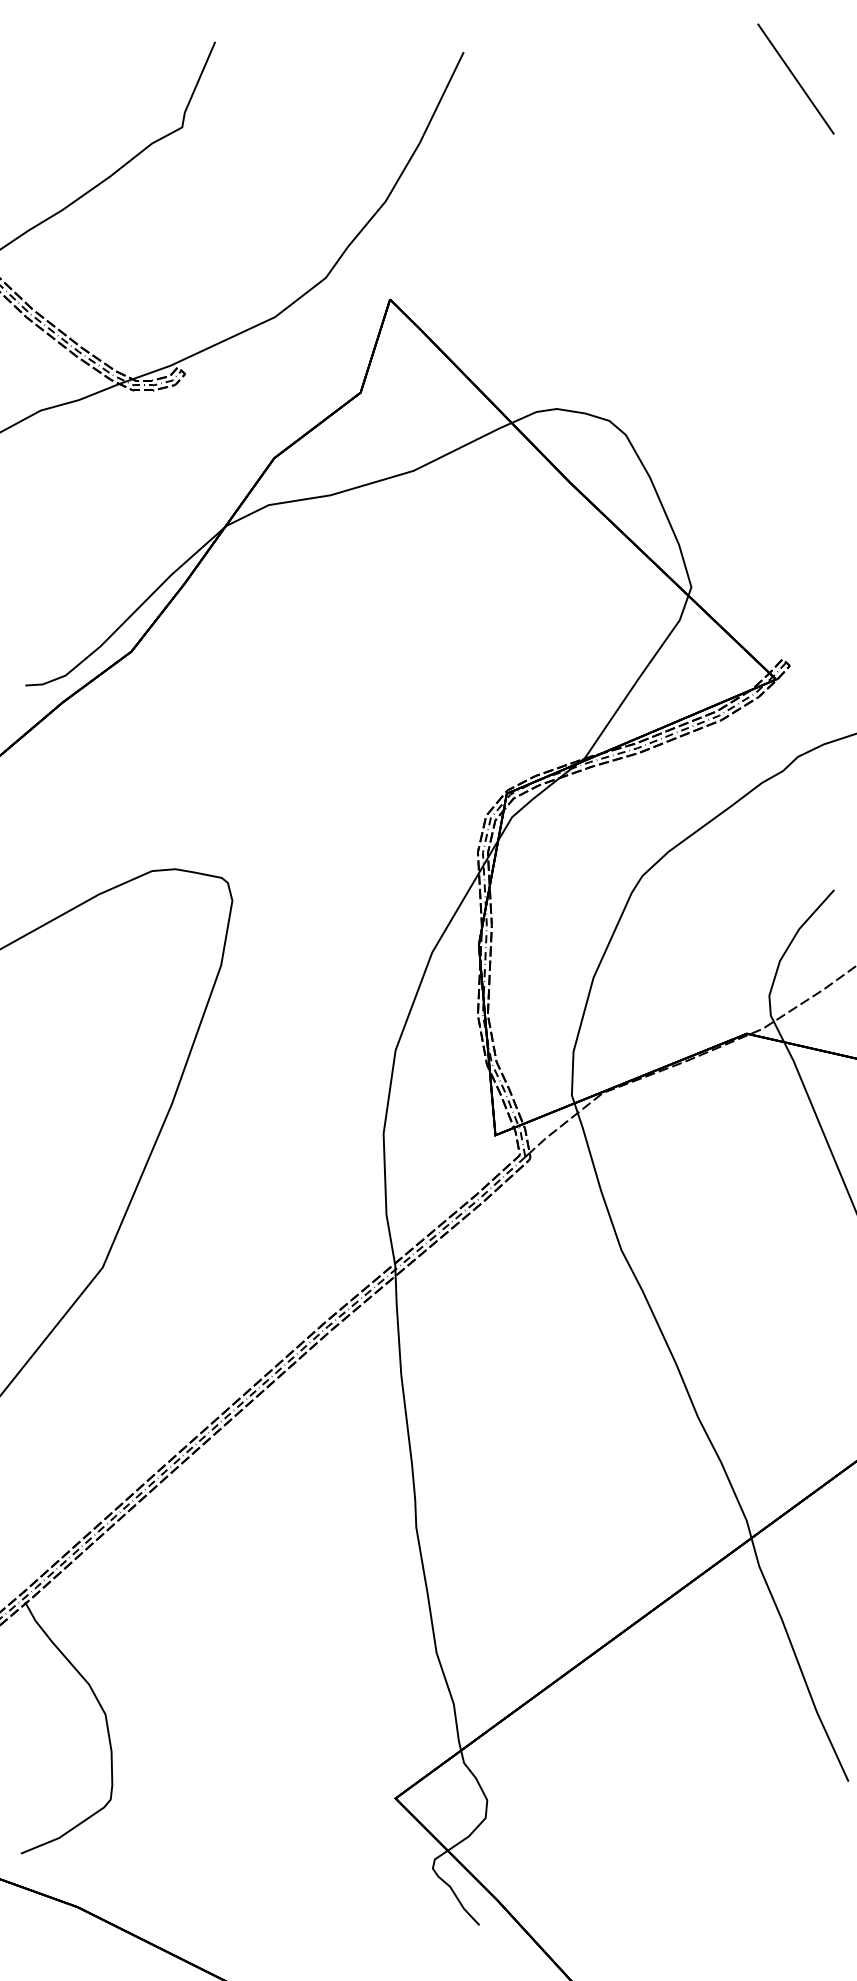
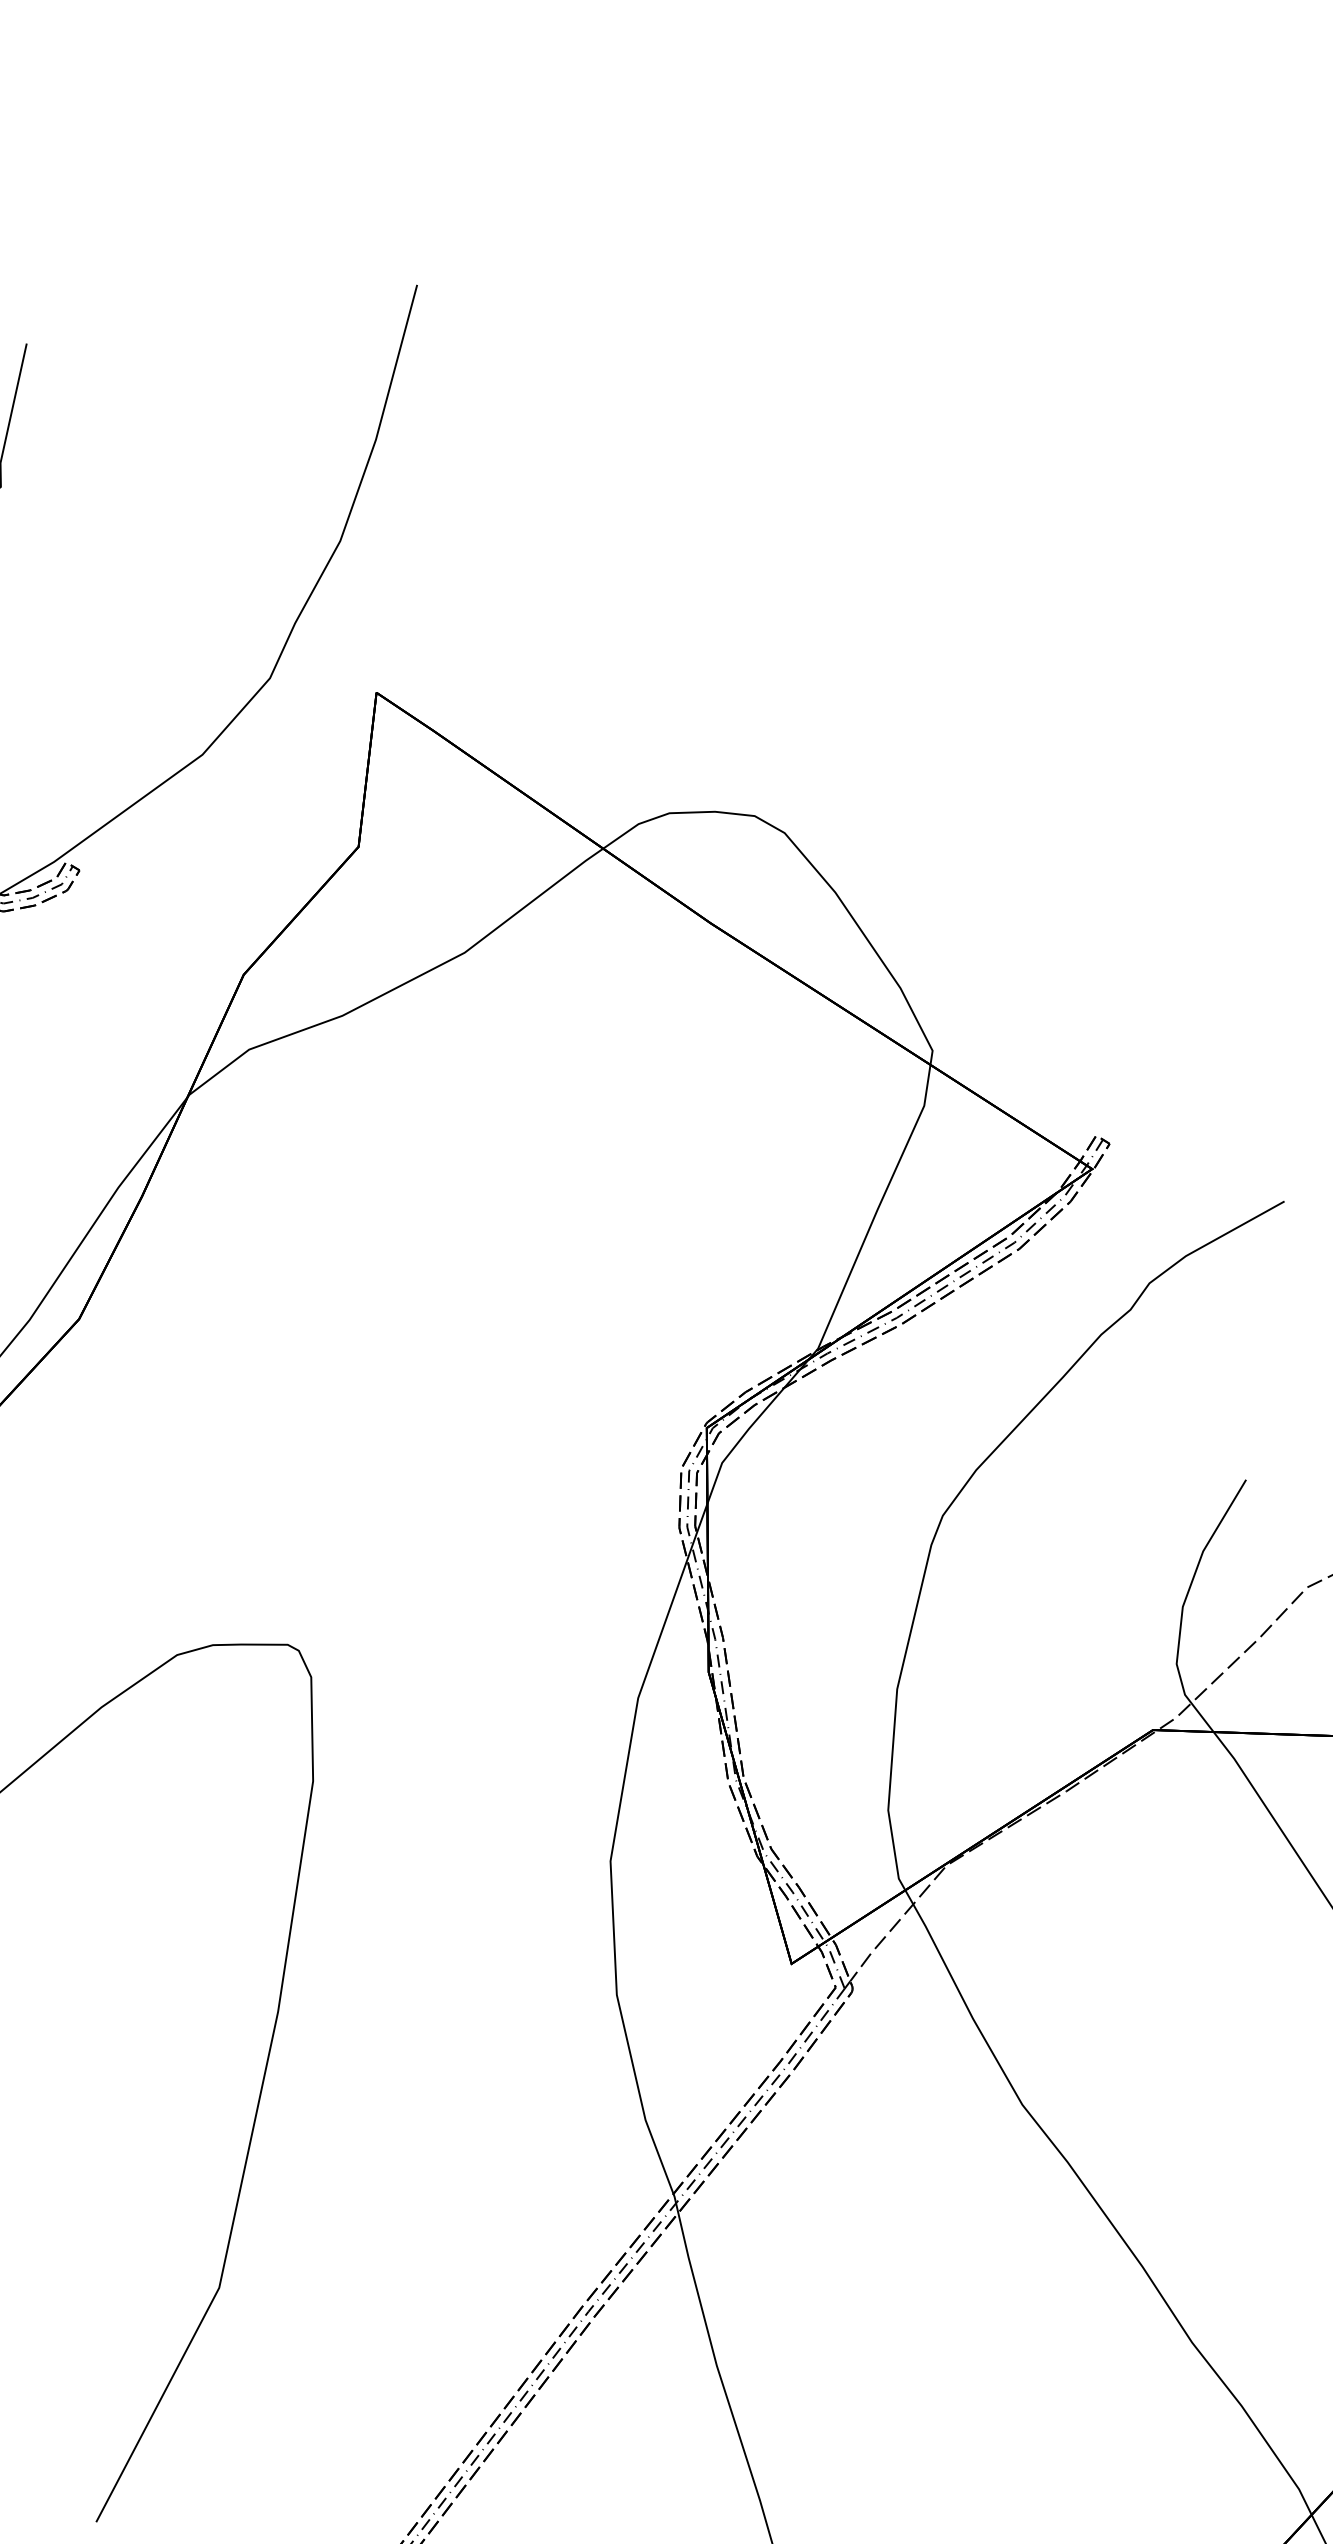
line: (795, 78) -> (942, 226), removed

